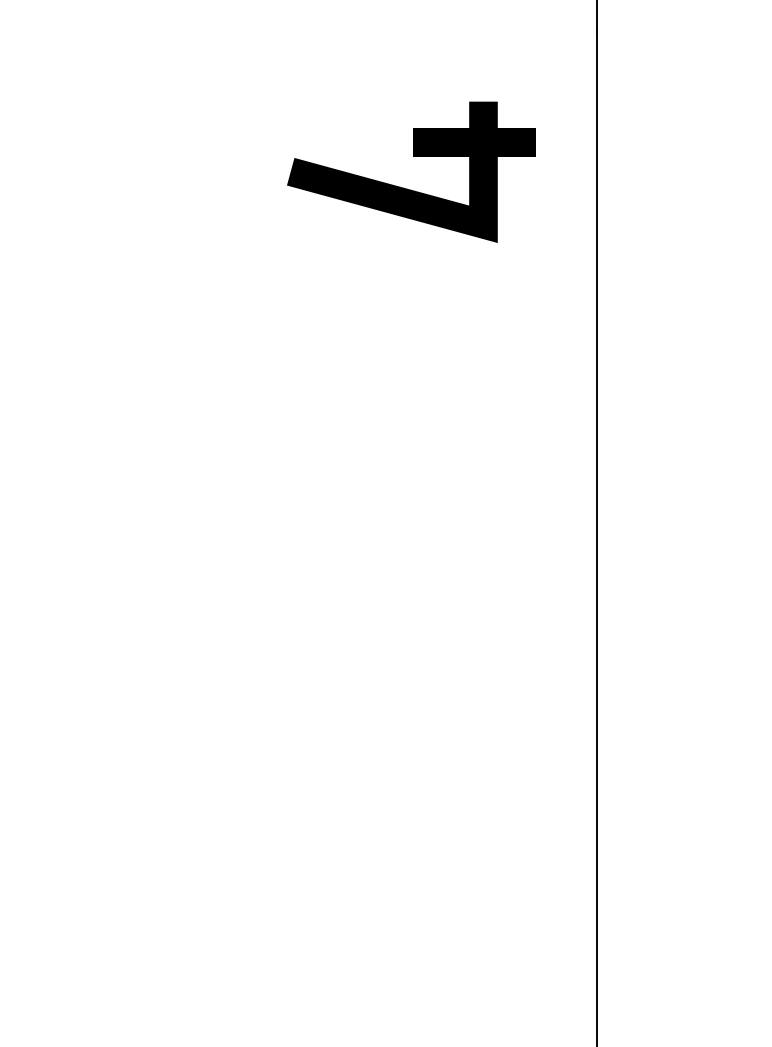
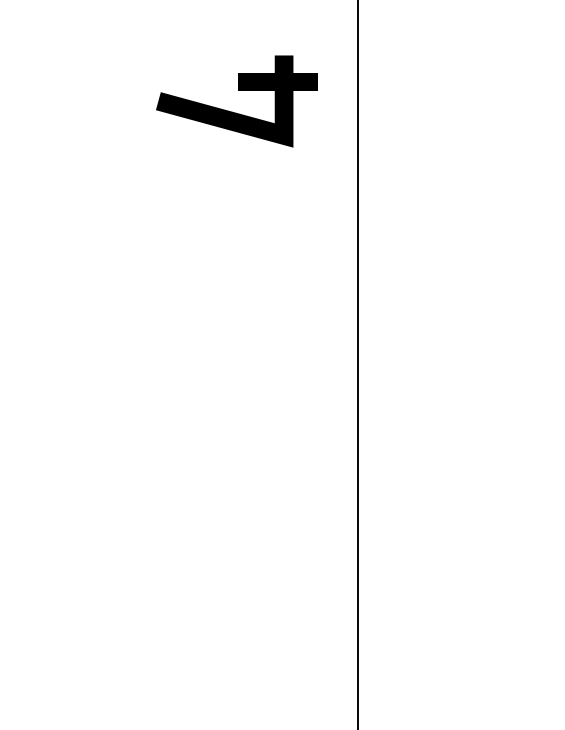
part: (404, 187) -> (232, 111), moved

